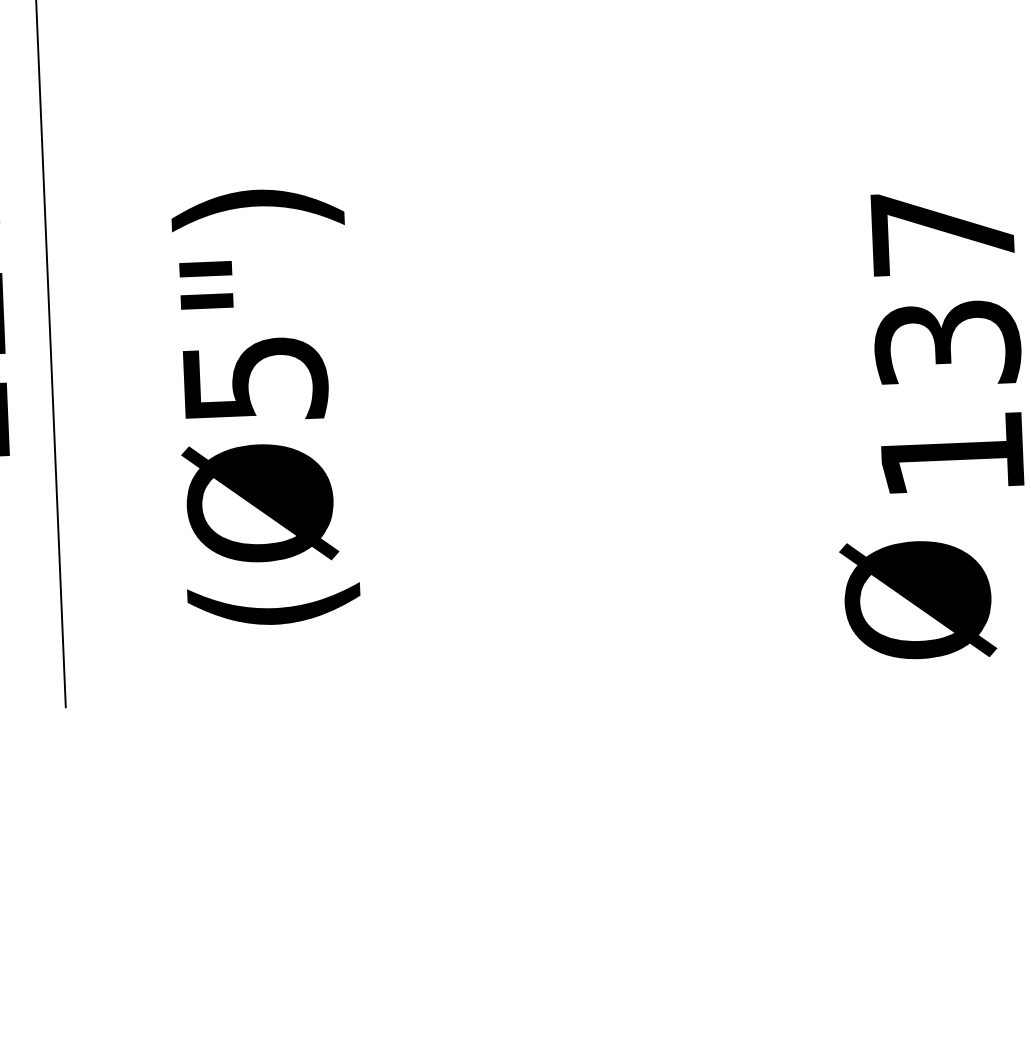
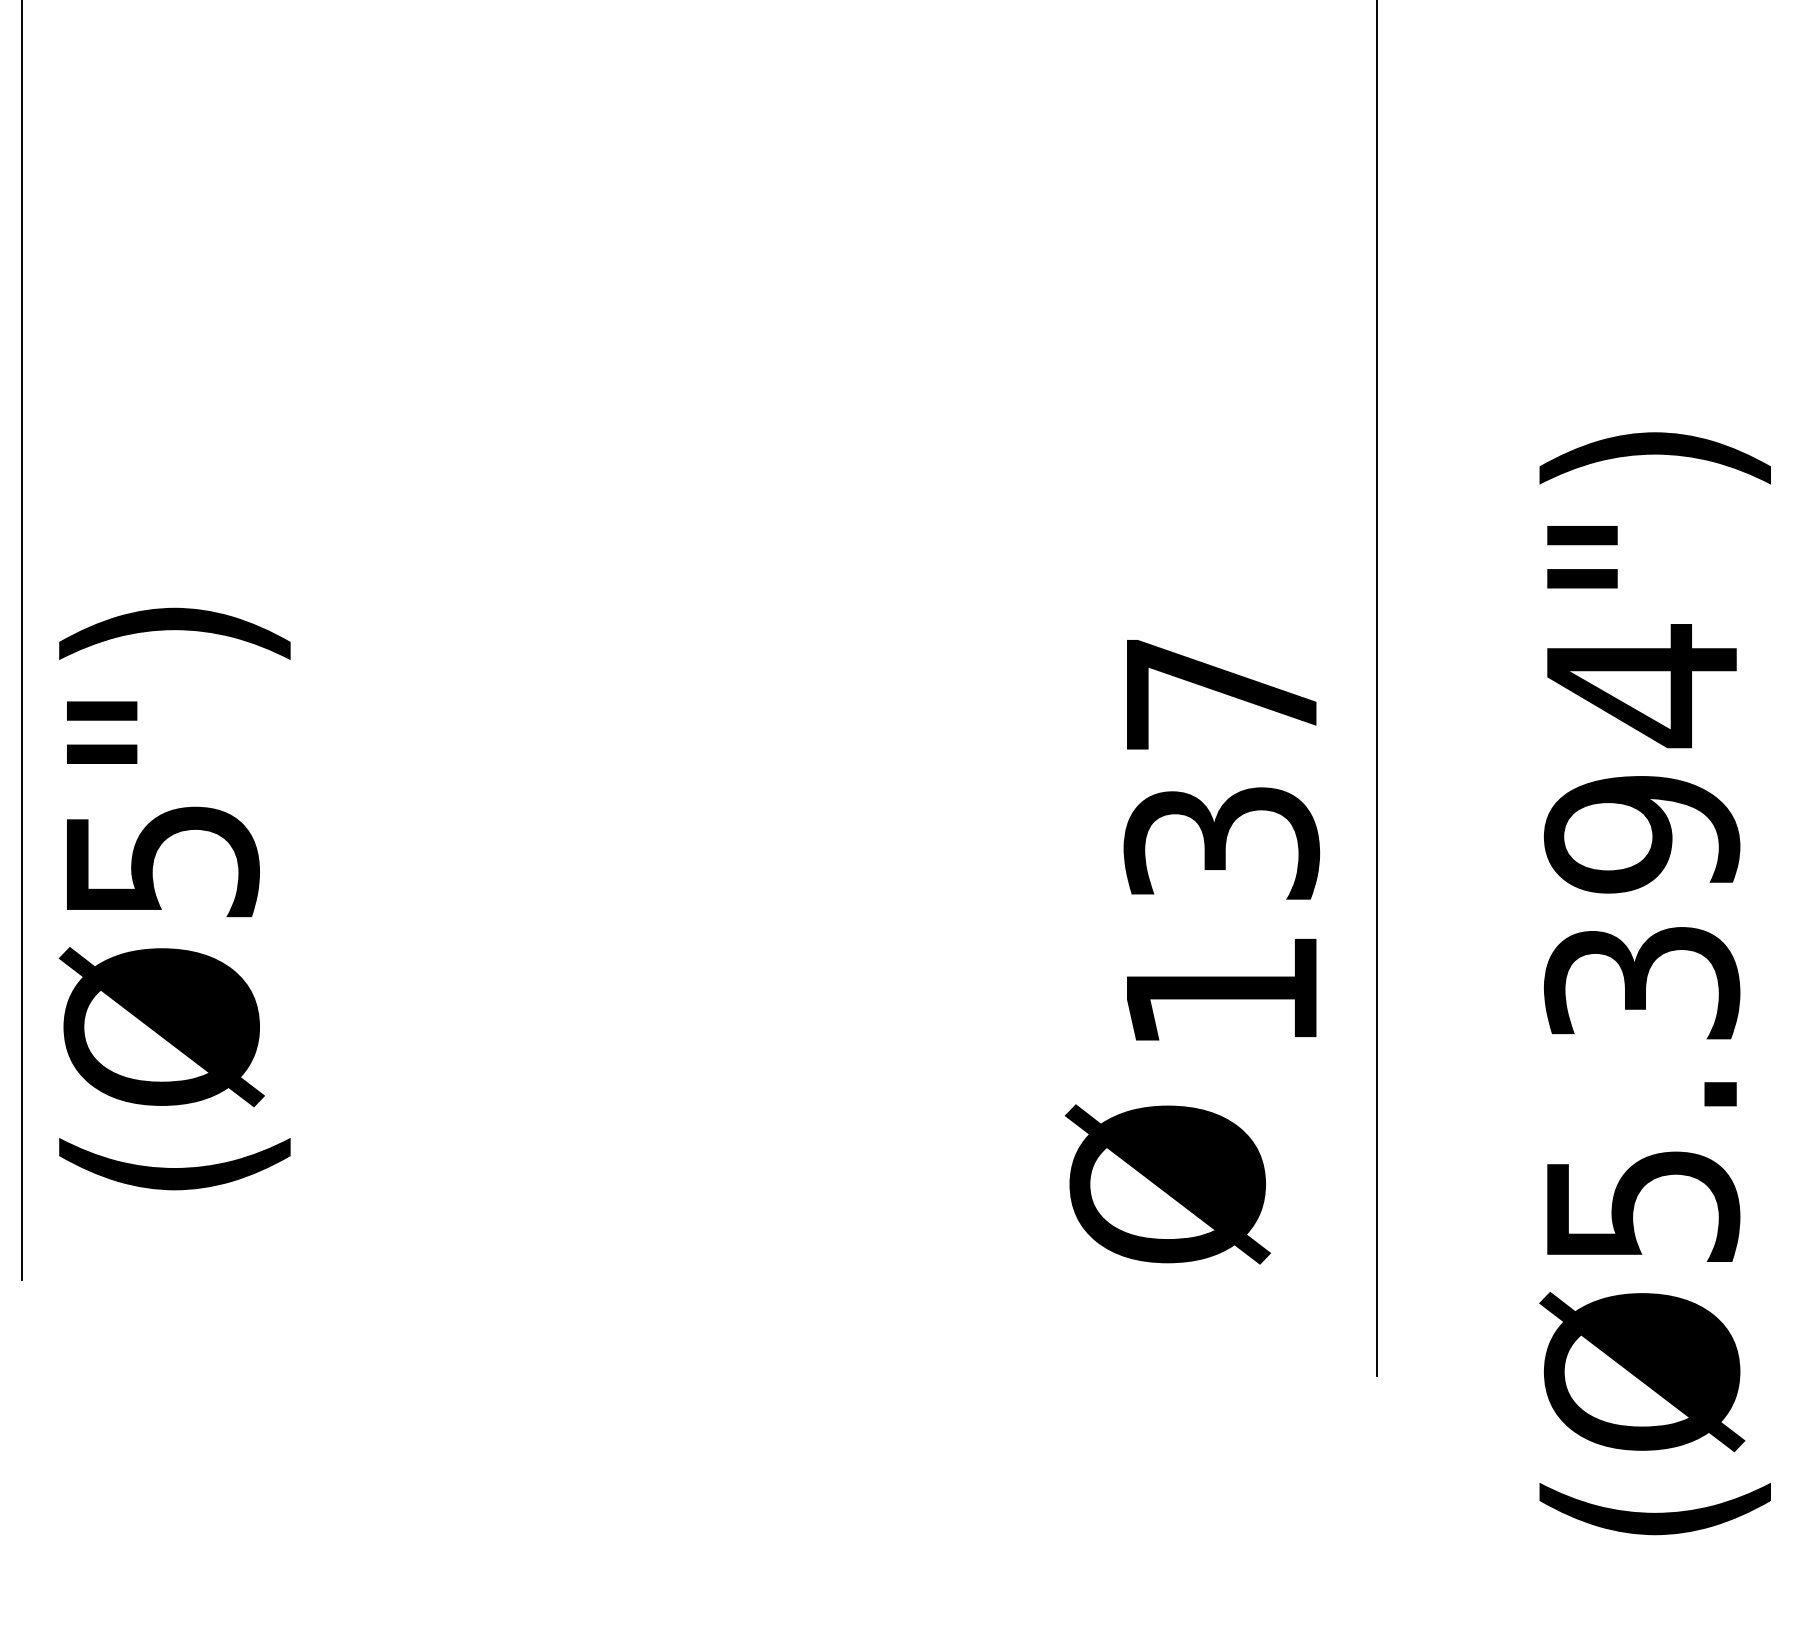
text: (265, 406) -> (174, 898), moved

